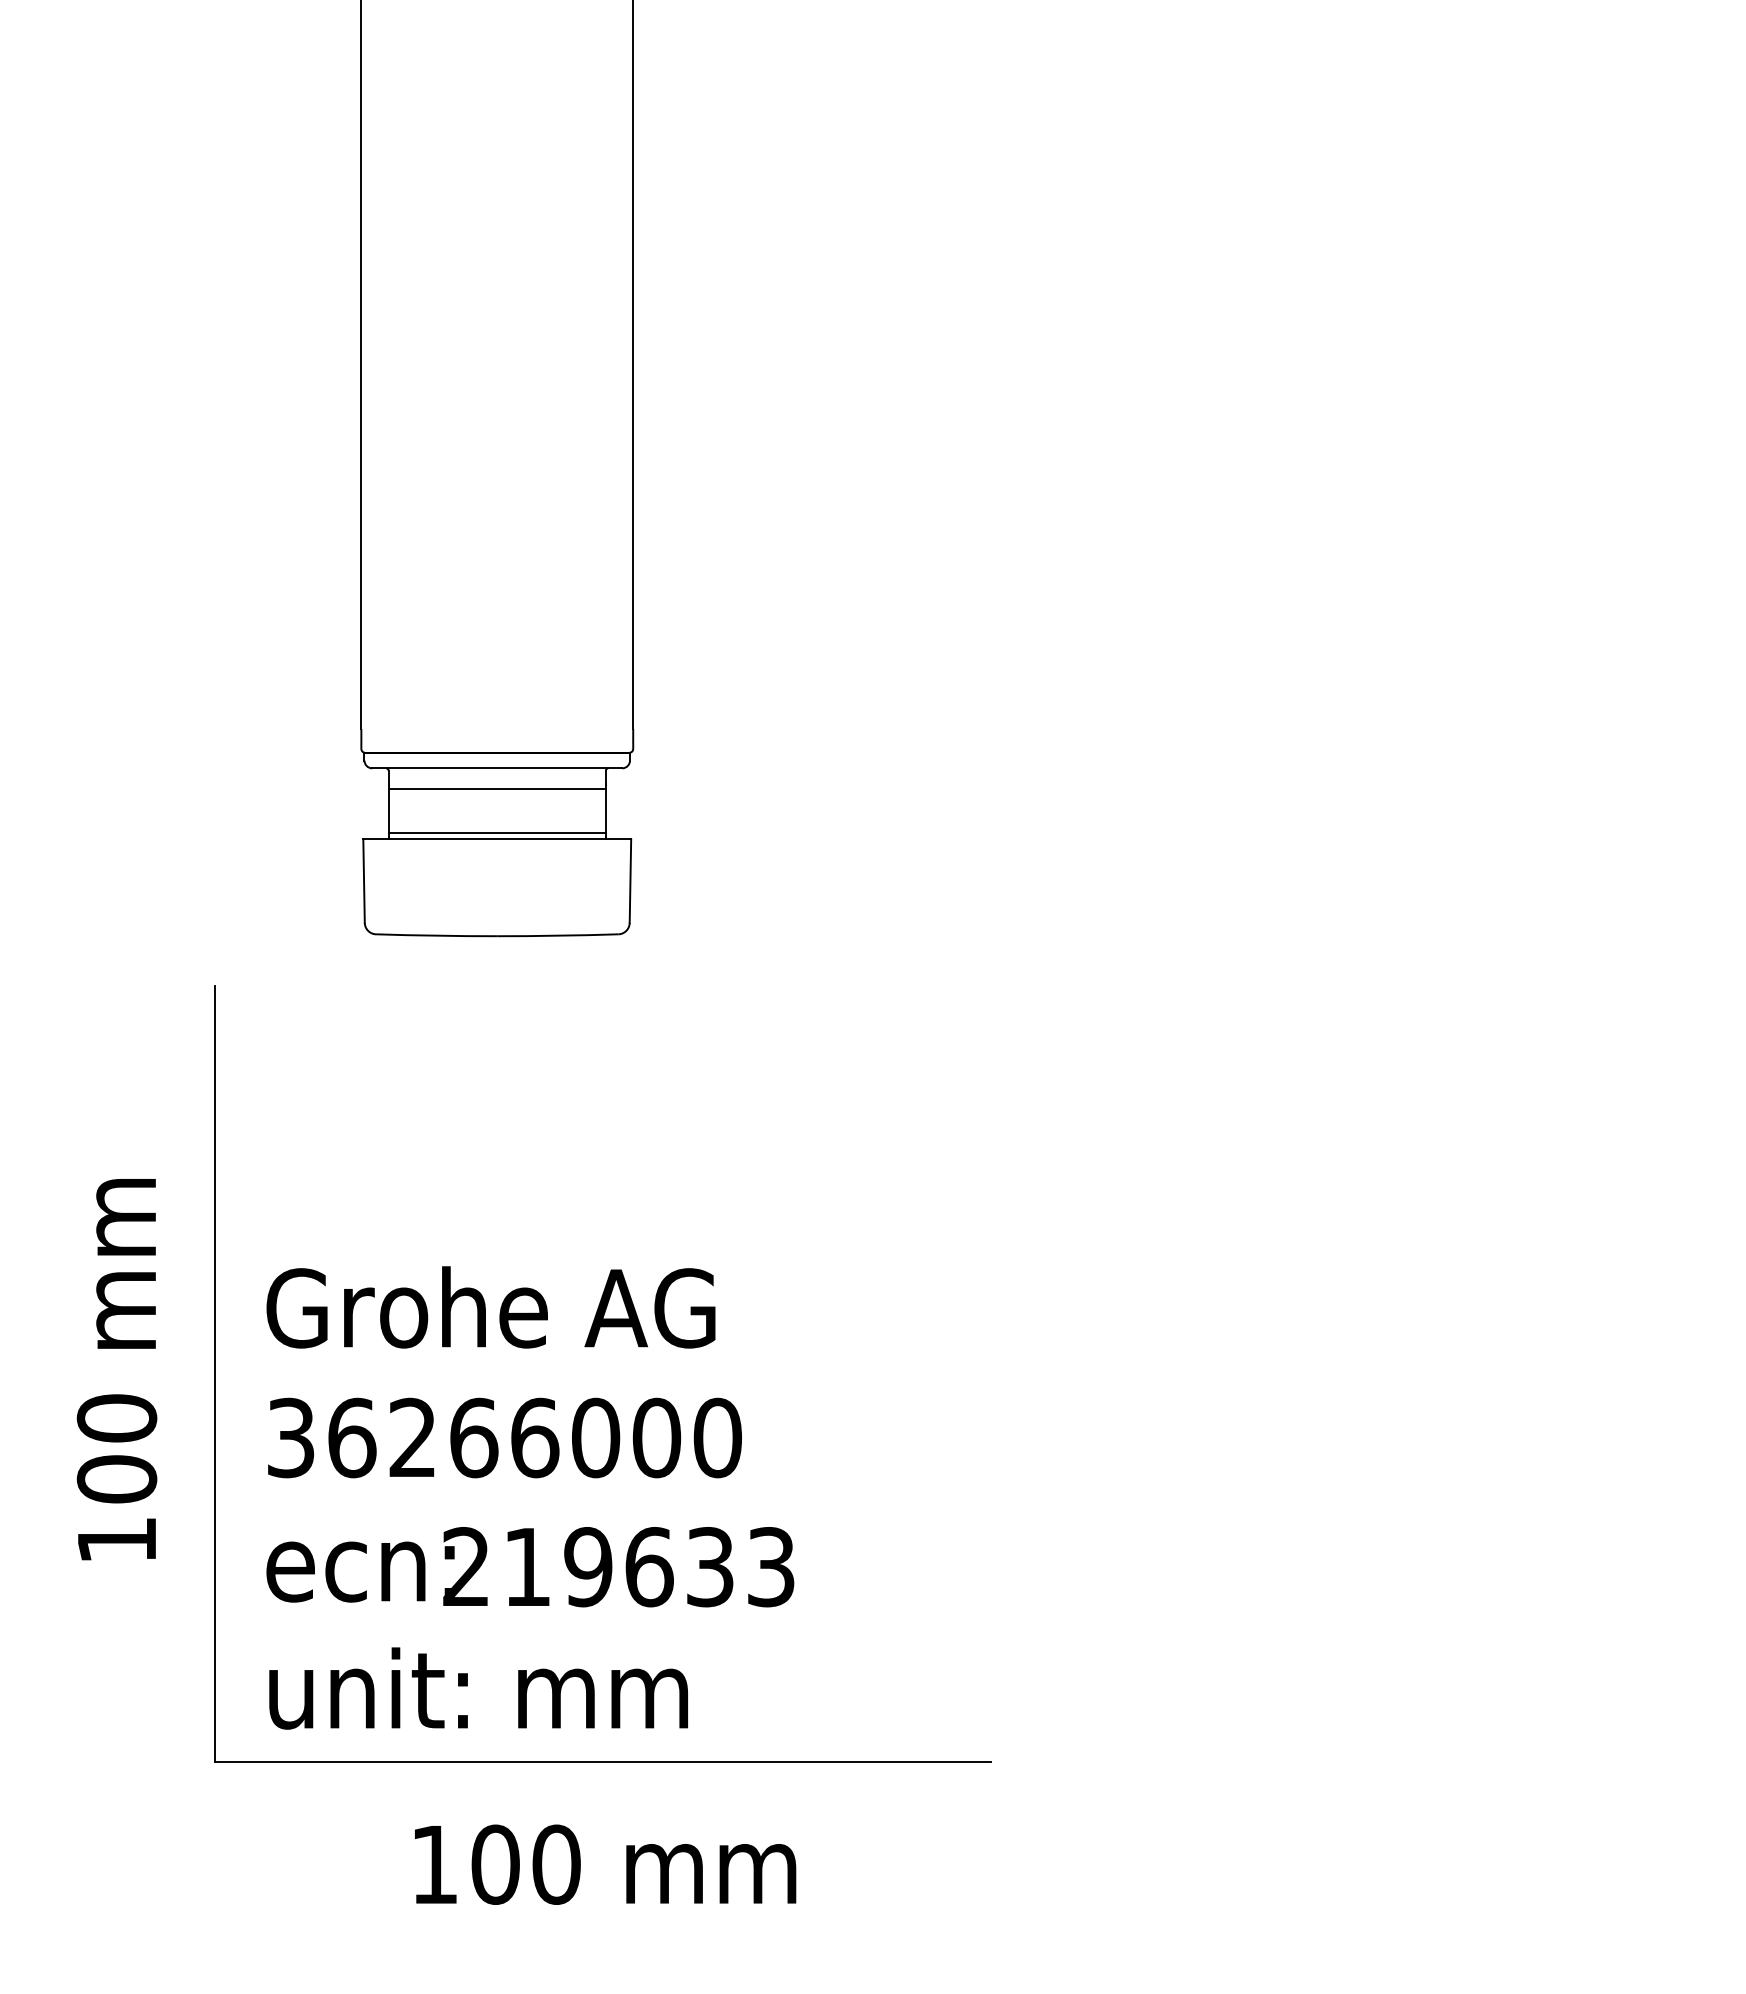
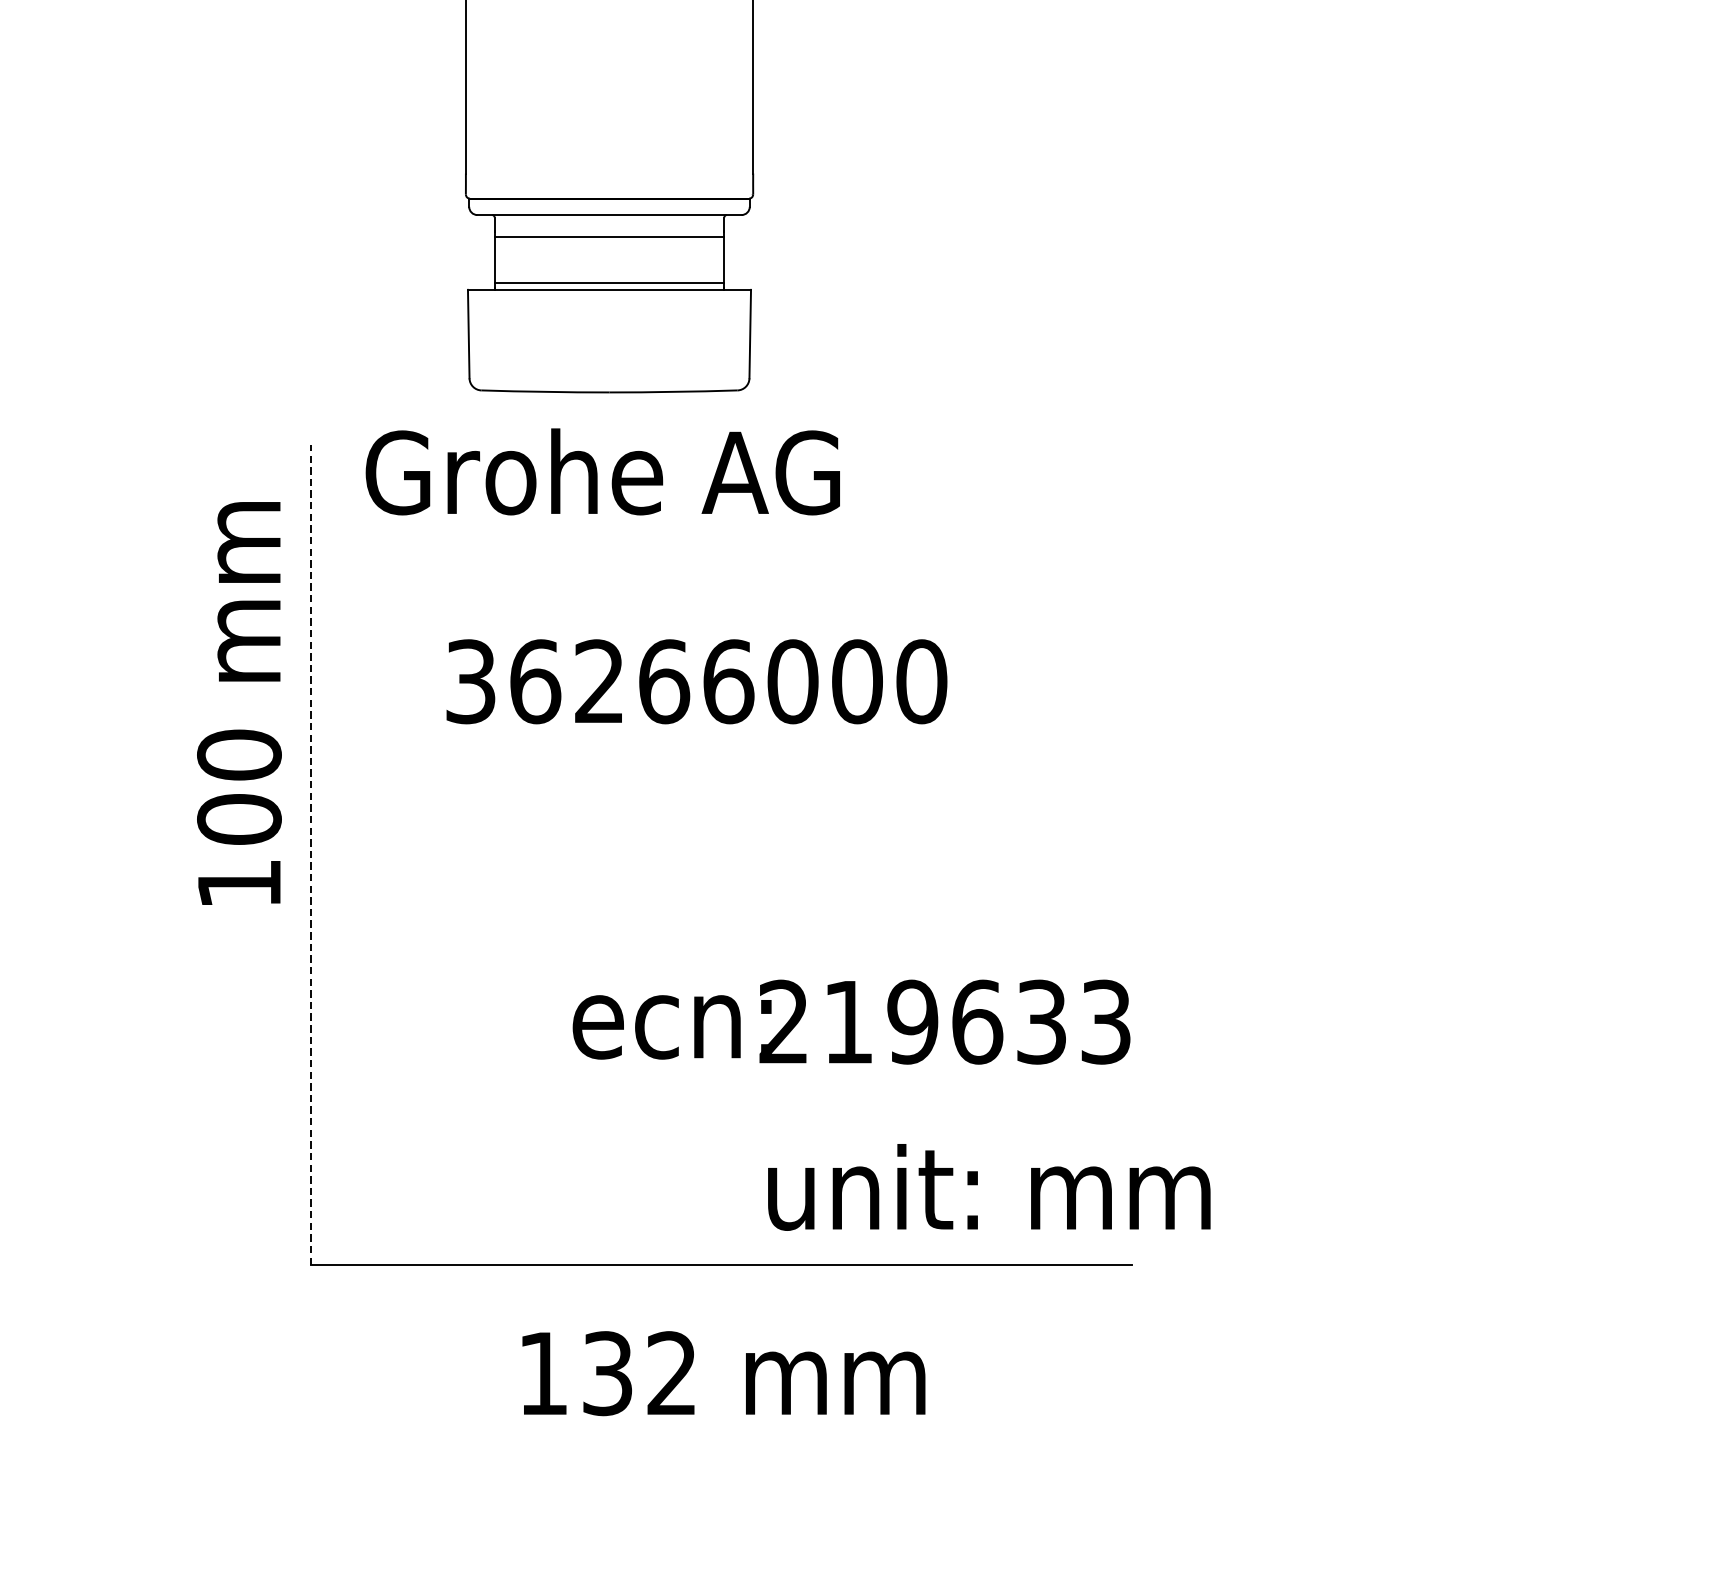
text: (490, 1307) -> (602, 471), moved
text: (116, 1369) -> (238, 703), moved
line: (215, 1373) -> (311, 854), solid -> dashed
text: (504, 1437) -> (696, 681), moved
text: (530, 1567) -> (851, 1022), moved
text: (478, 1688) -> (989, 1187), moved
text: (525, 1864) -> (639, 1373), 100 -> 132

